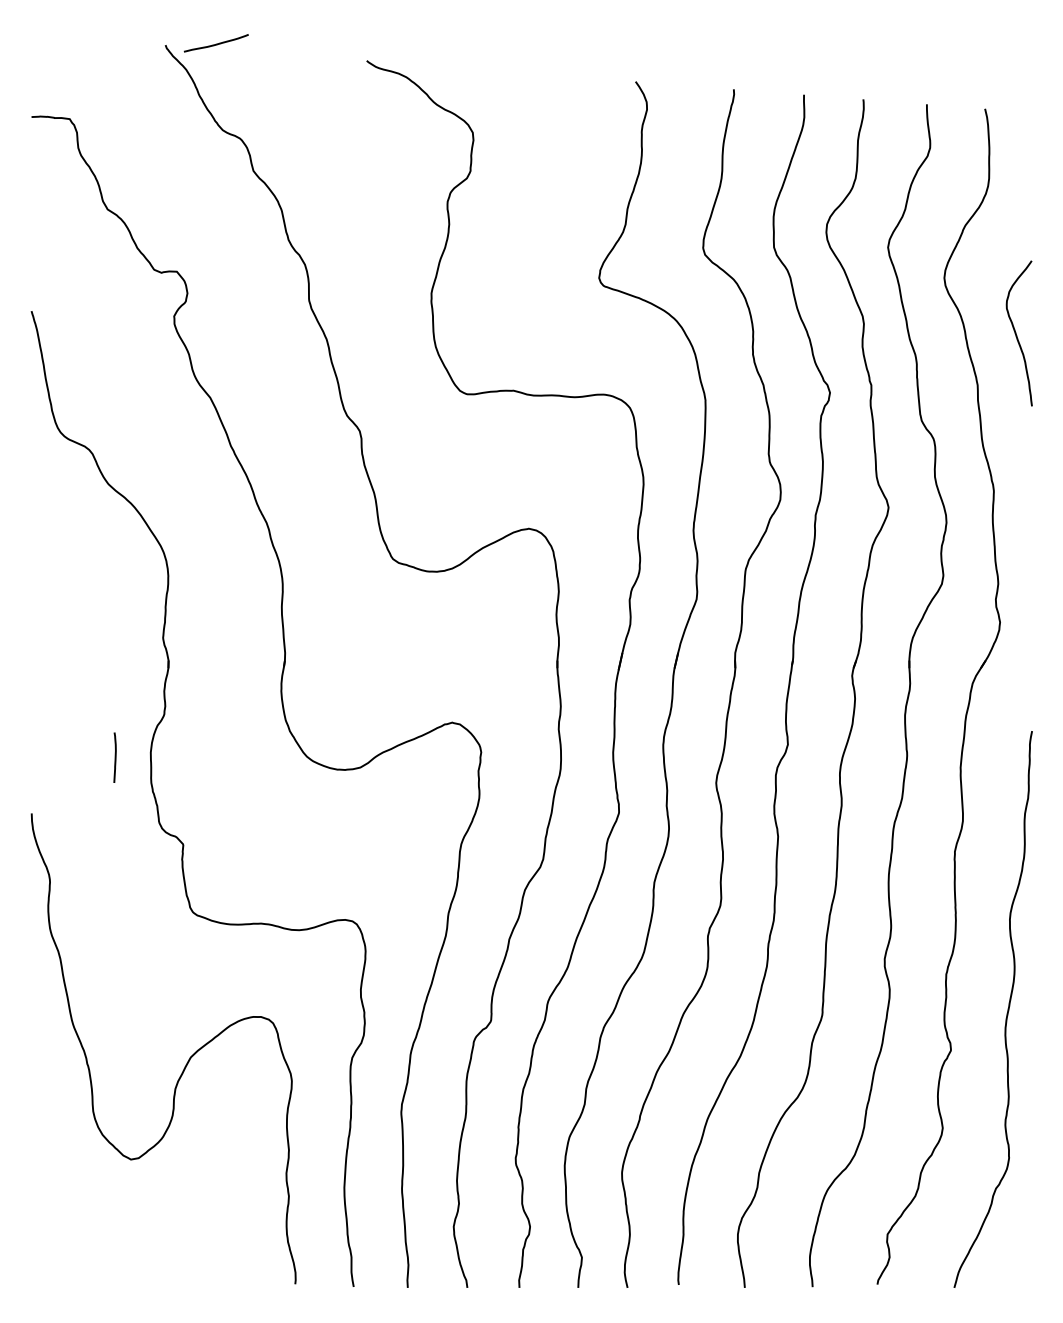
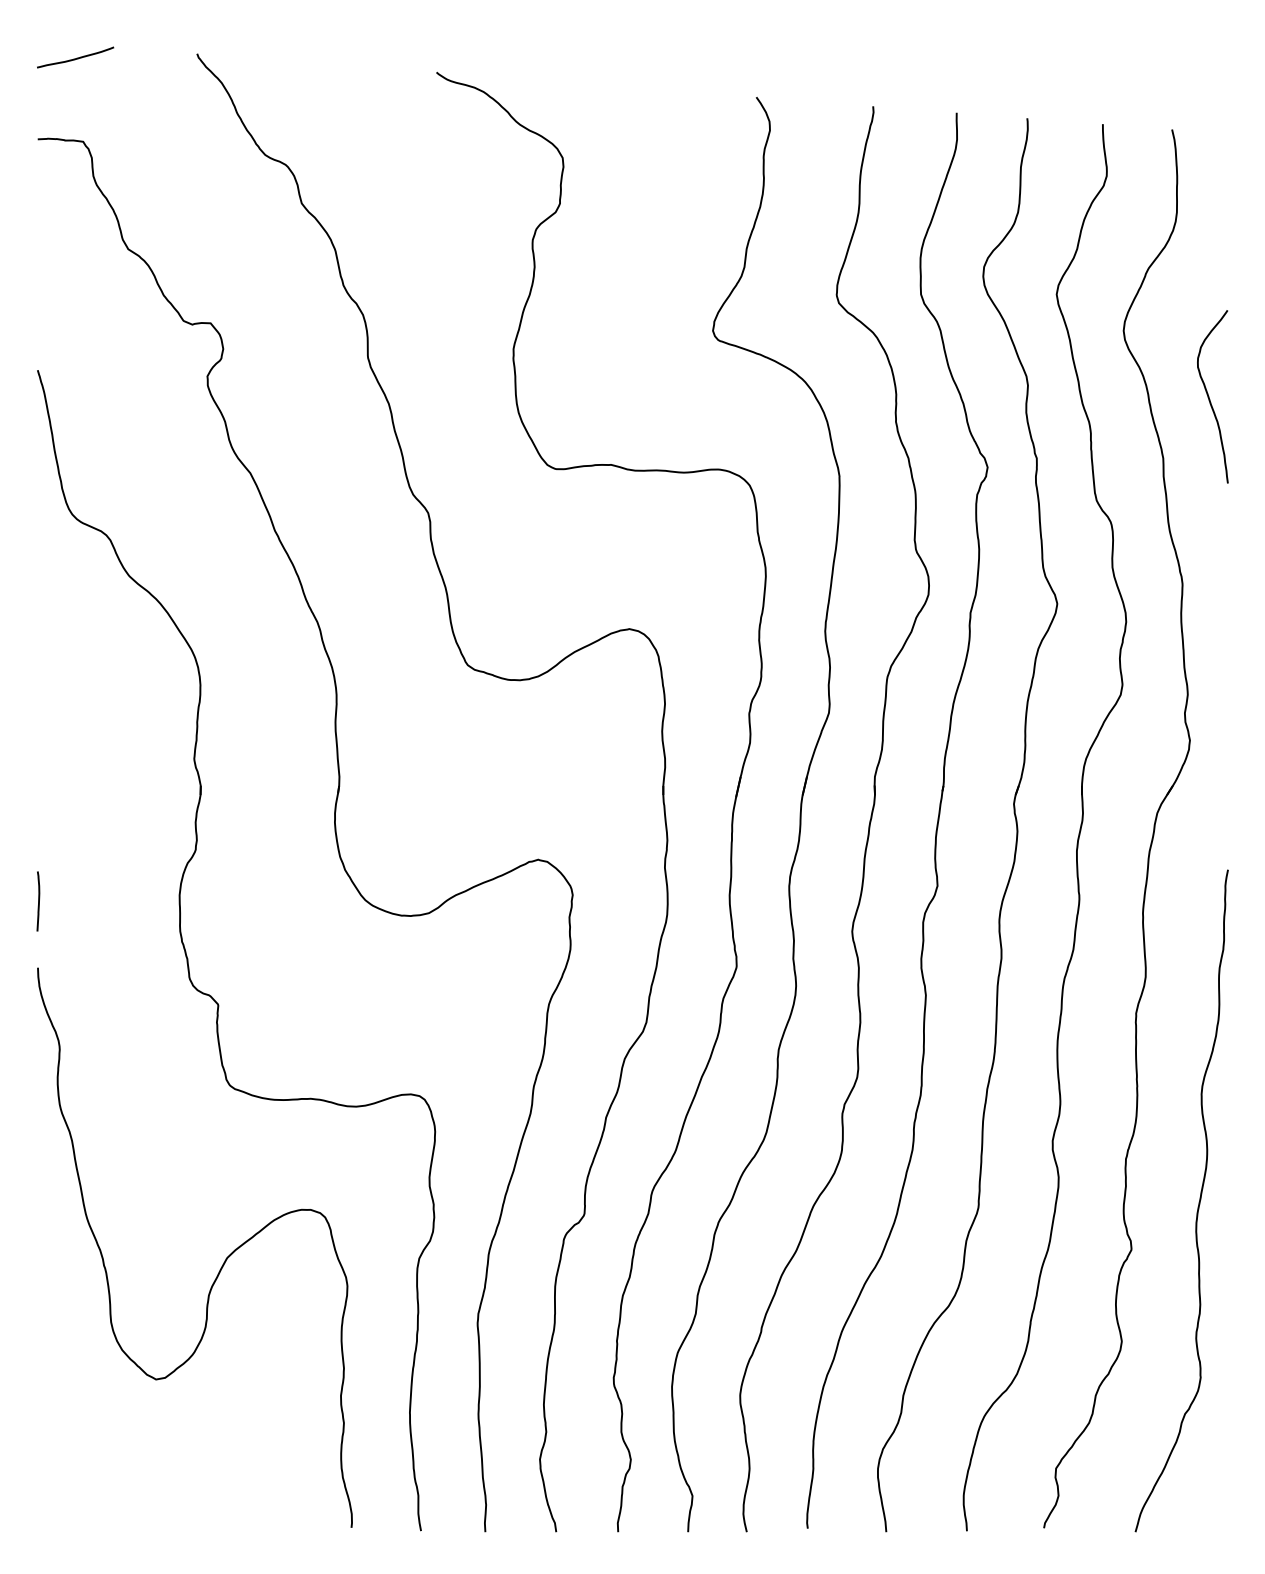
curve: (216, 43) -> (75, 57), moved
line: (114, 757) -> (37, 901), moved

